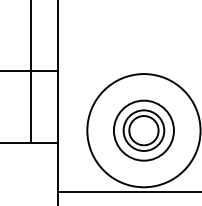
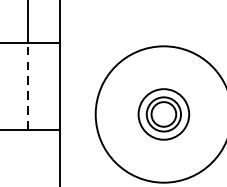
line: (30, 107) -> (27, 86), solid -> dashed
part: (143, 130) -> (163, 114), size x0.7

